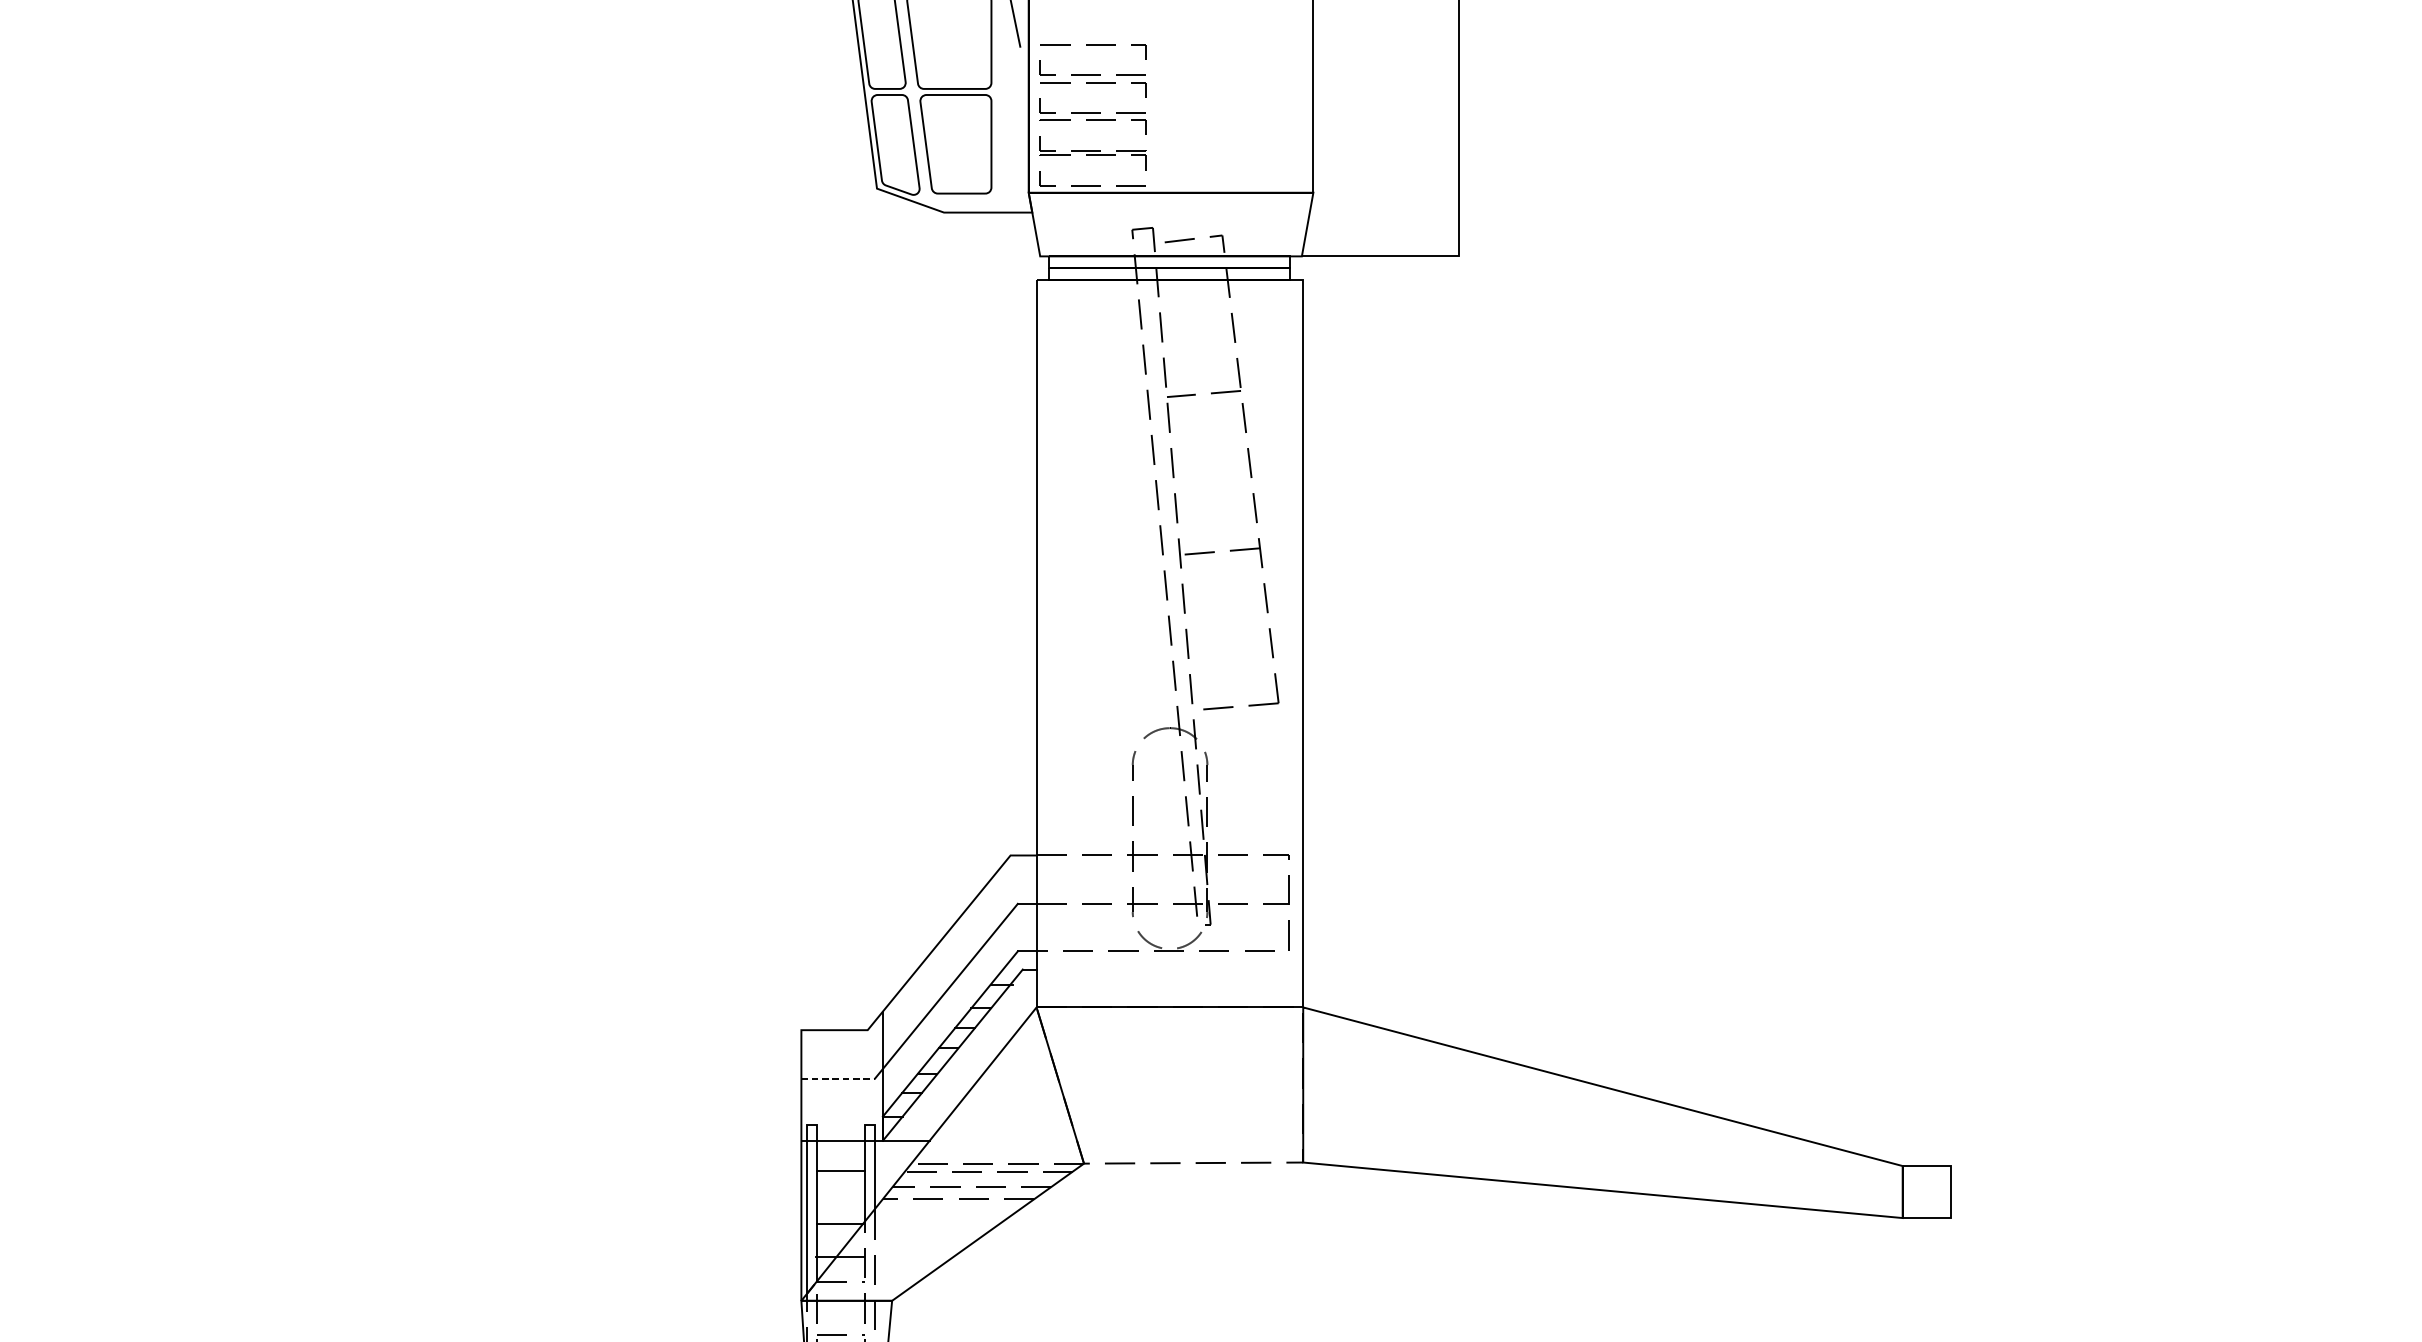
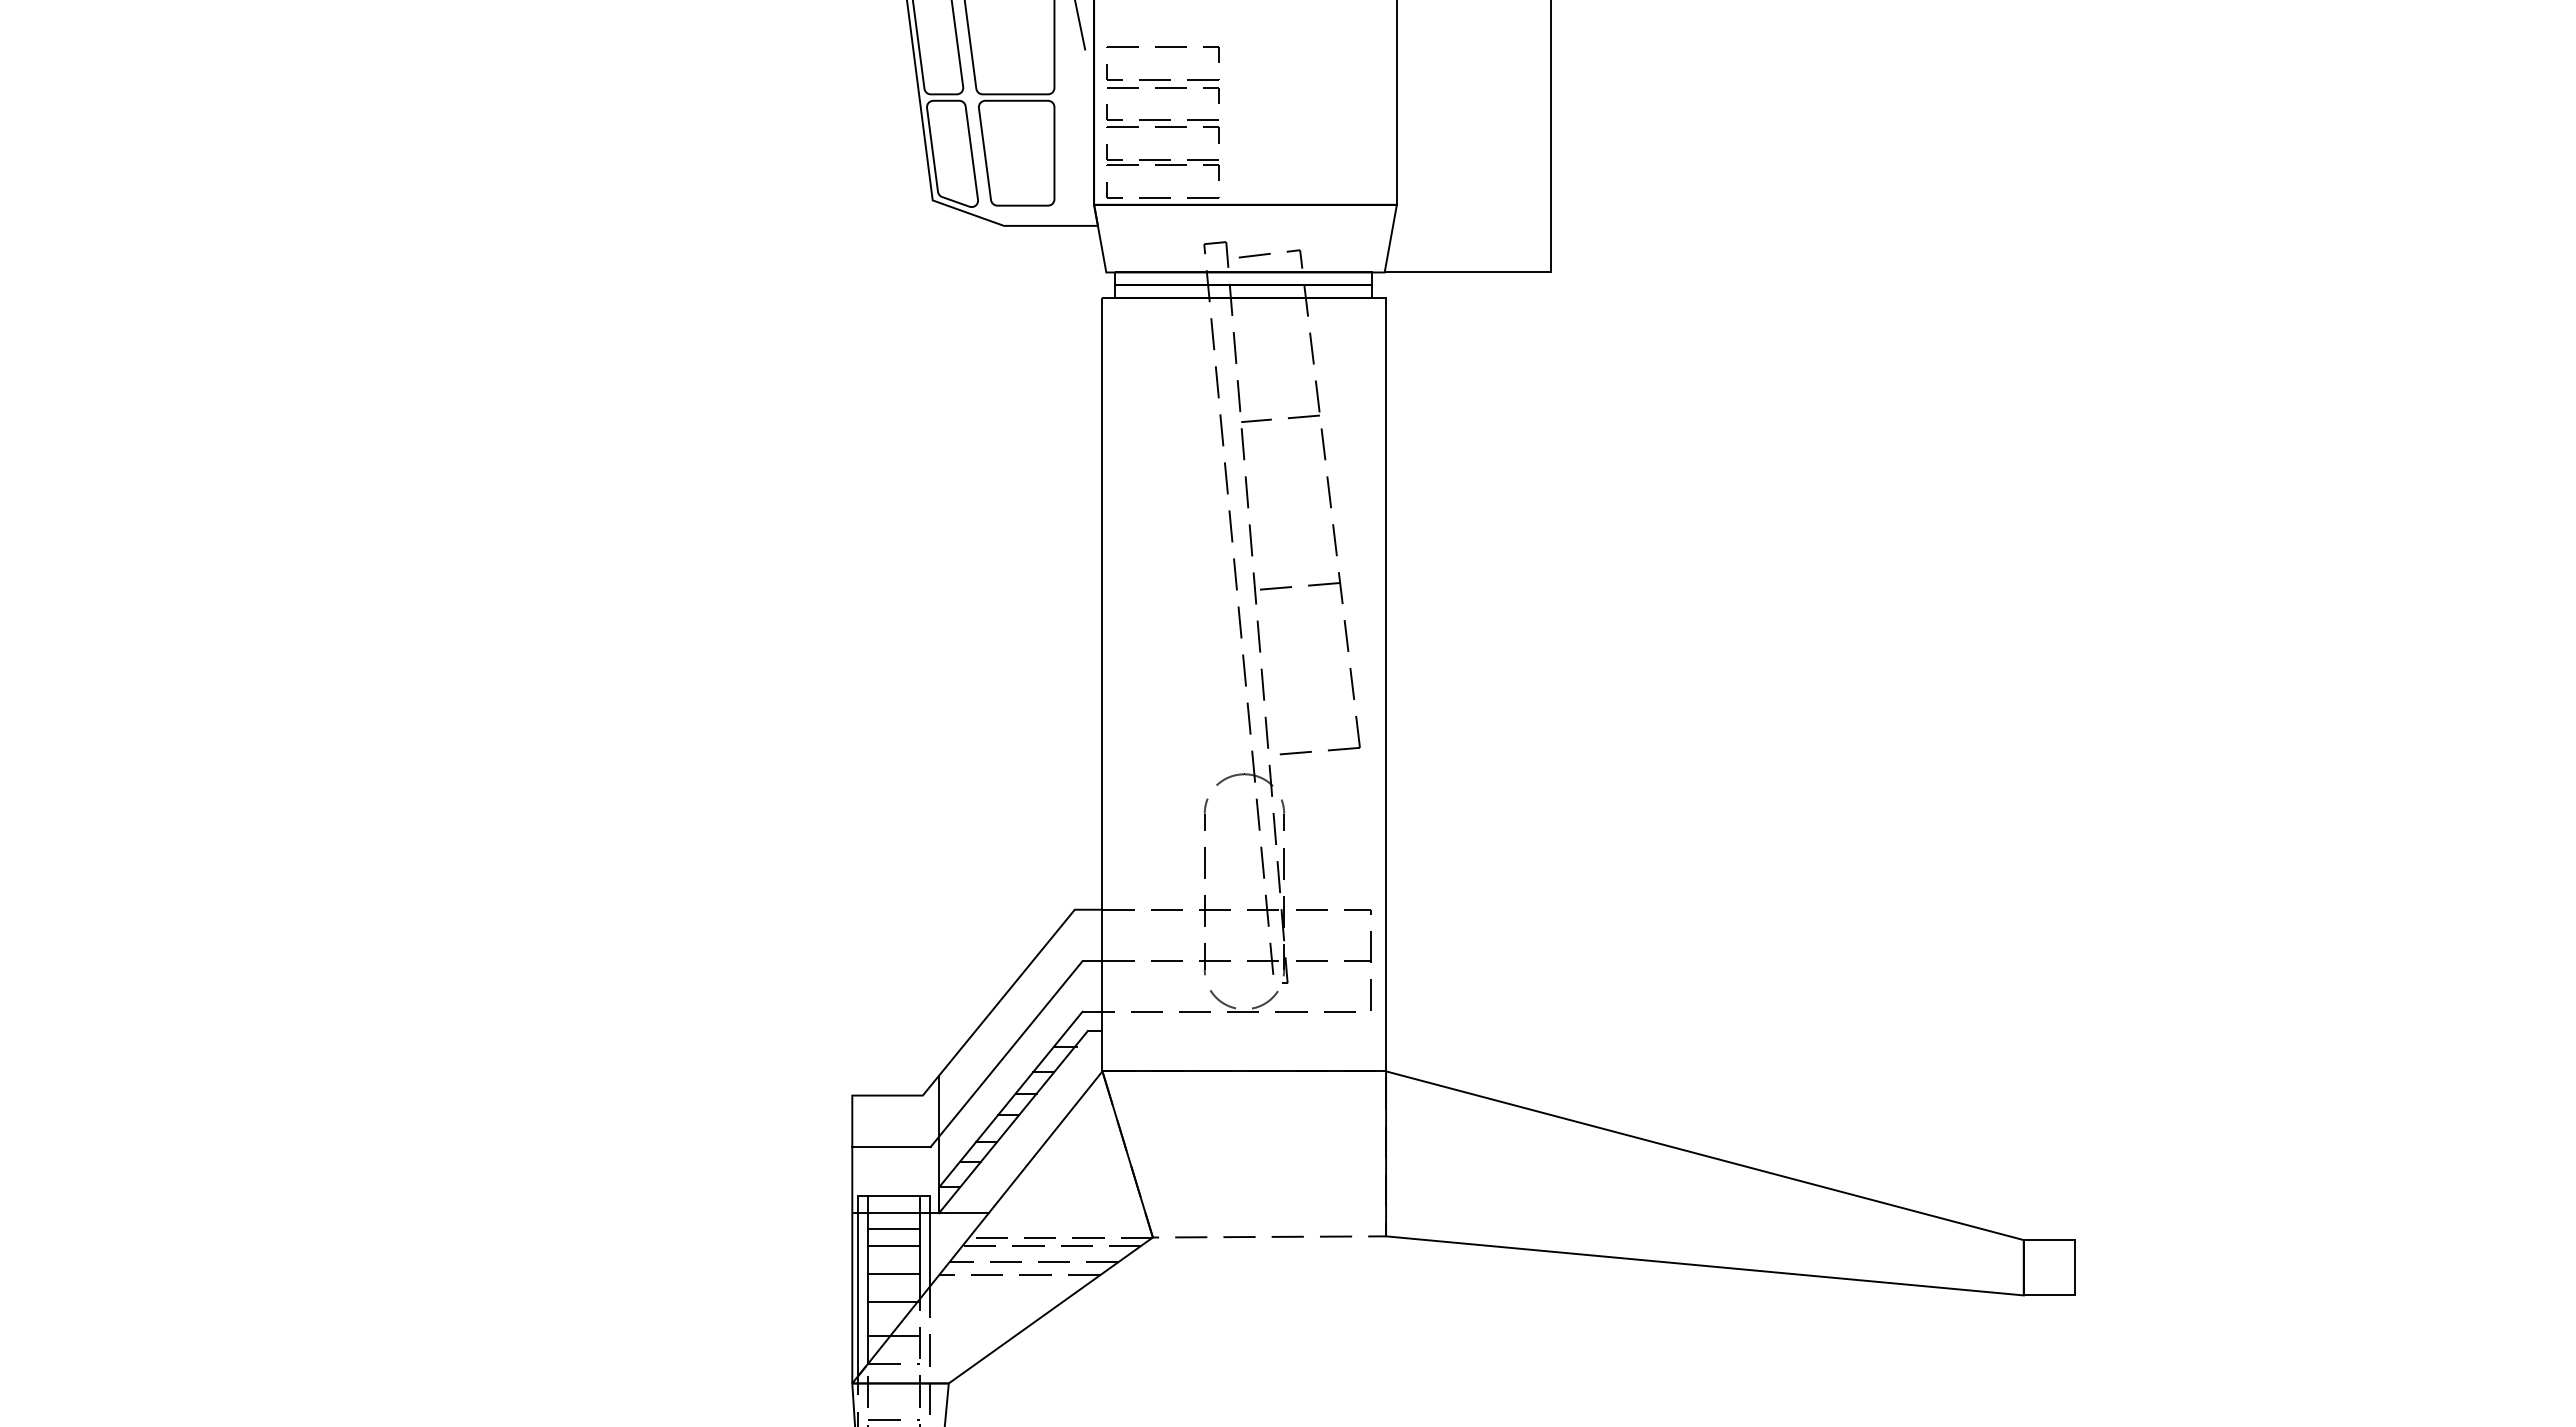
line: (838, 1079) -> (891, 1147), dashed -> solid
line: (841, 1125) -> (894, 1196), added
line: (841, 1156) -> (894, 1229), added
line: (841, 1197) -> (894, 1273), added

